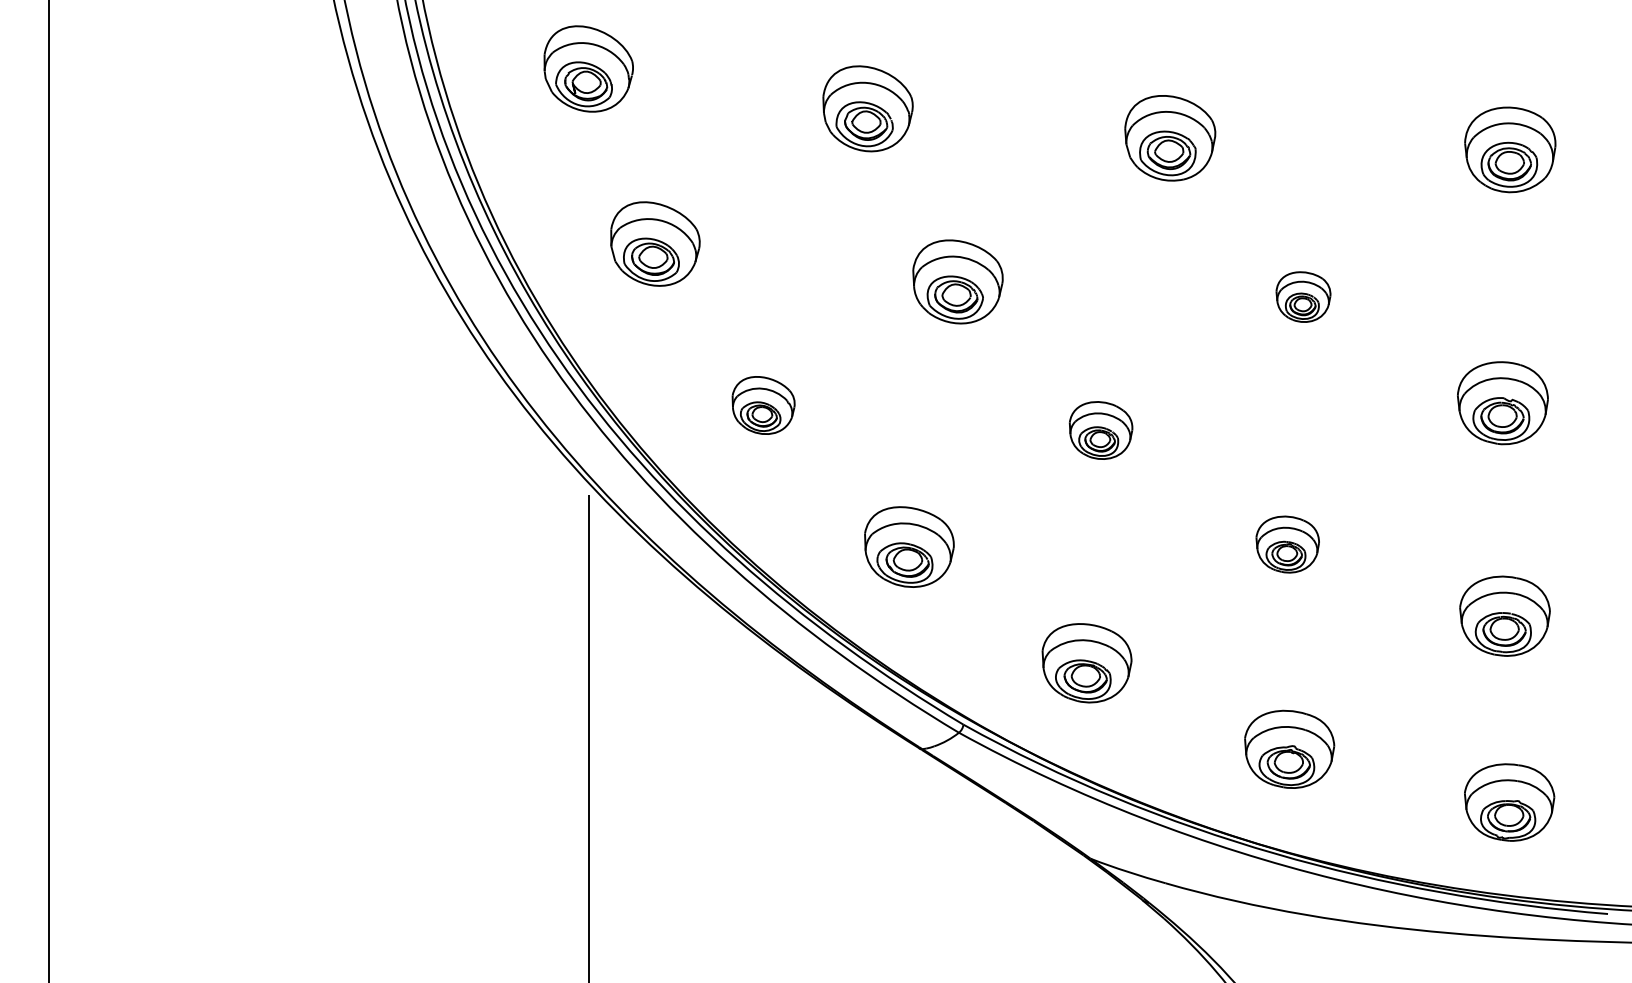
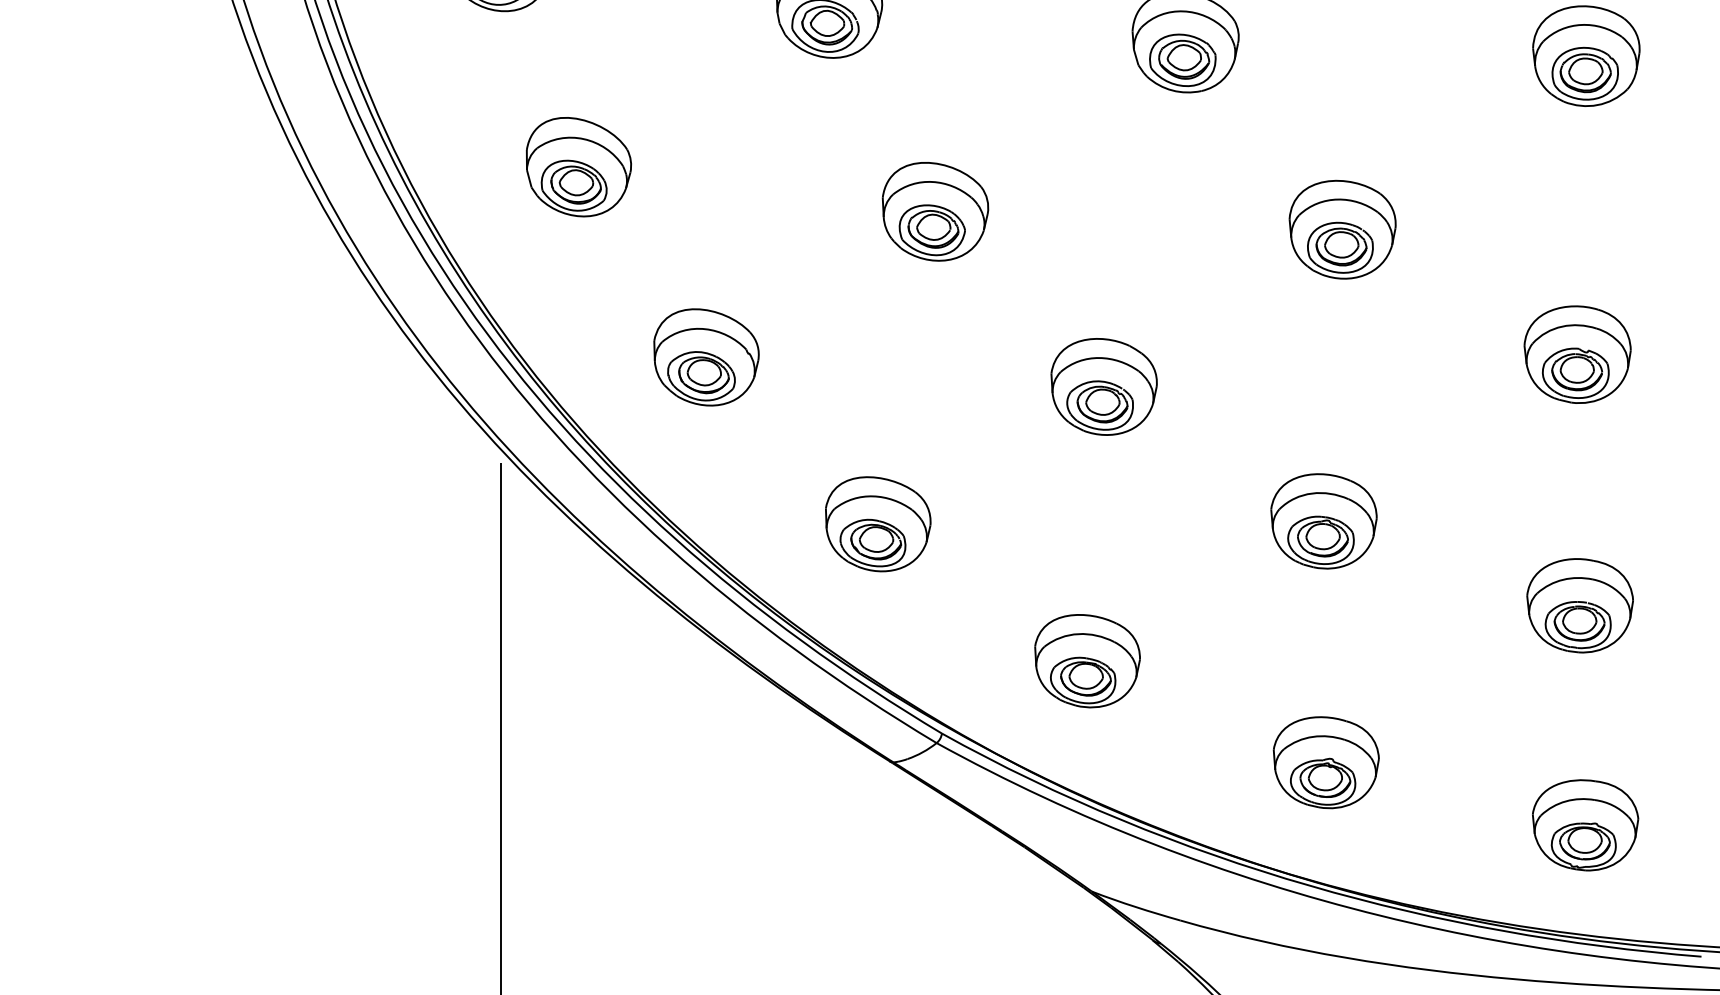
part: (1303, 296) -> (1342, 228), size x1.67
part: (763, 405) -> (706, 357), size x1.43
part: (1100, 430) -> (1103, 386), size x1.43
part: (1287, 544) -> (1323, 521), size x1.43

